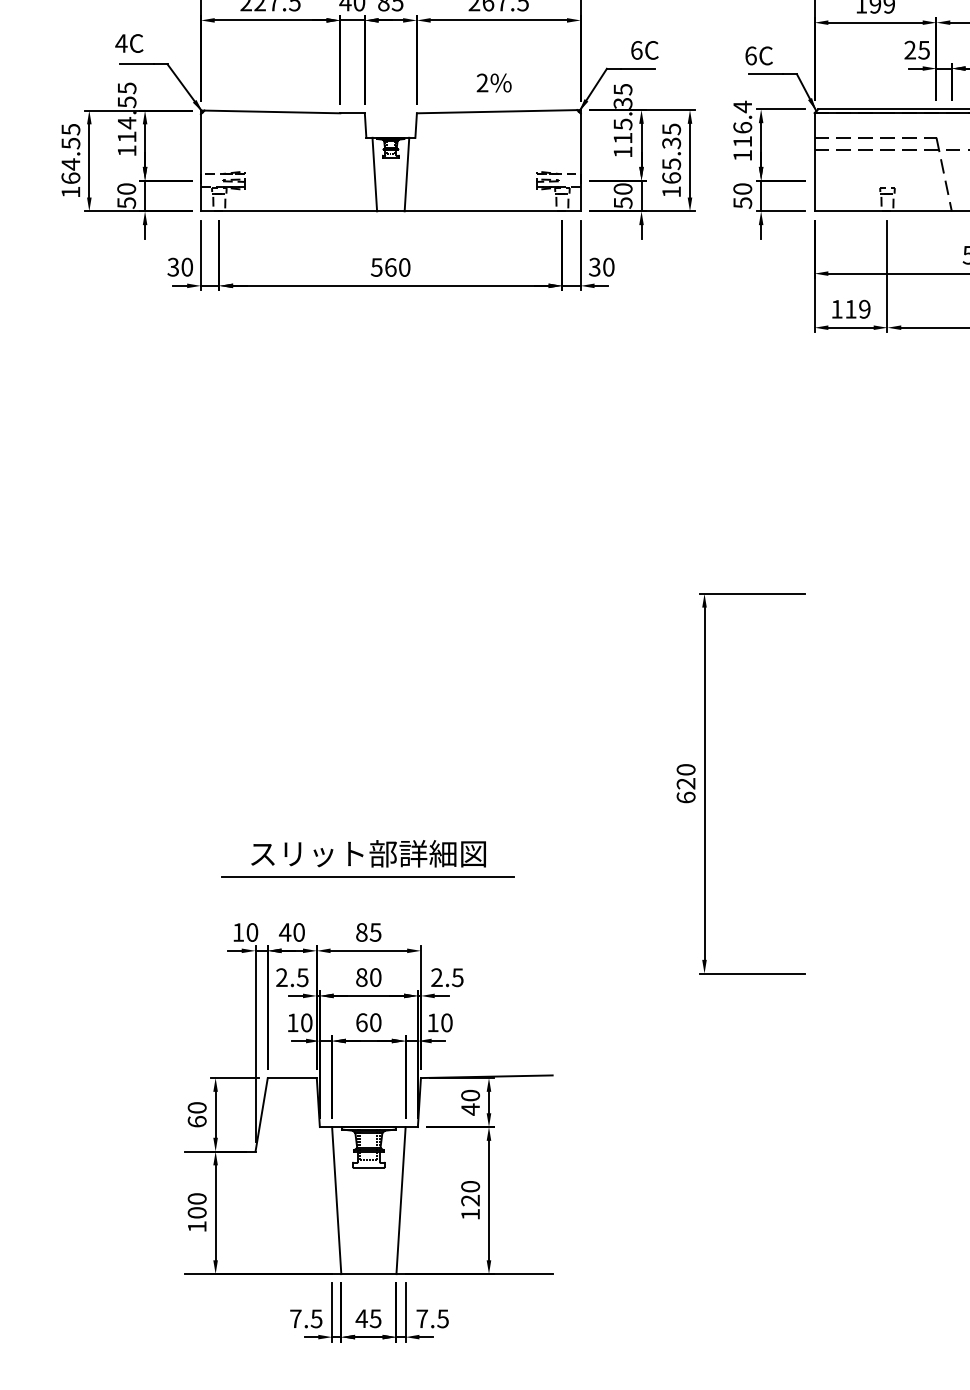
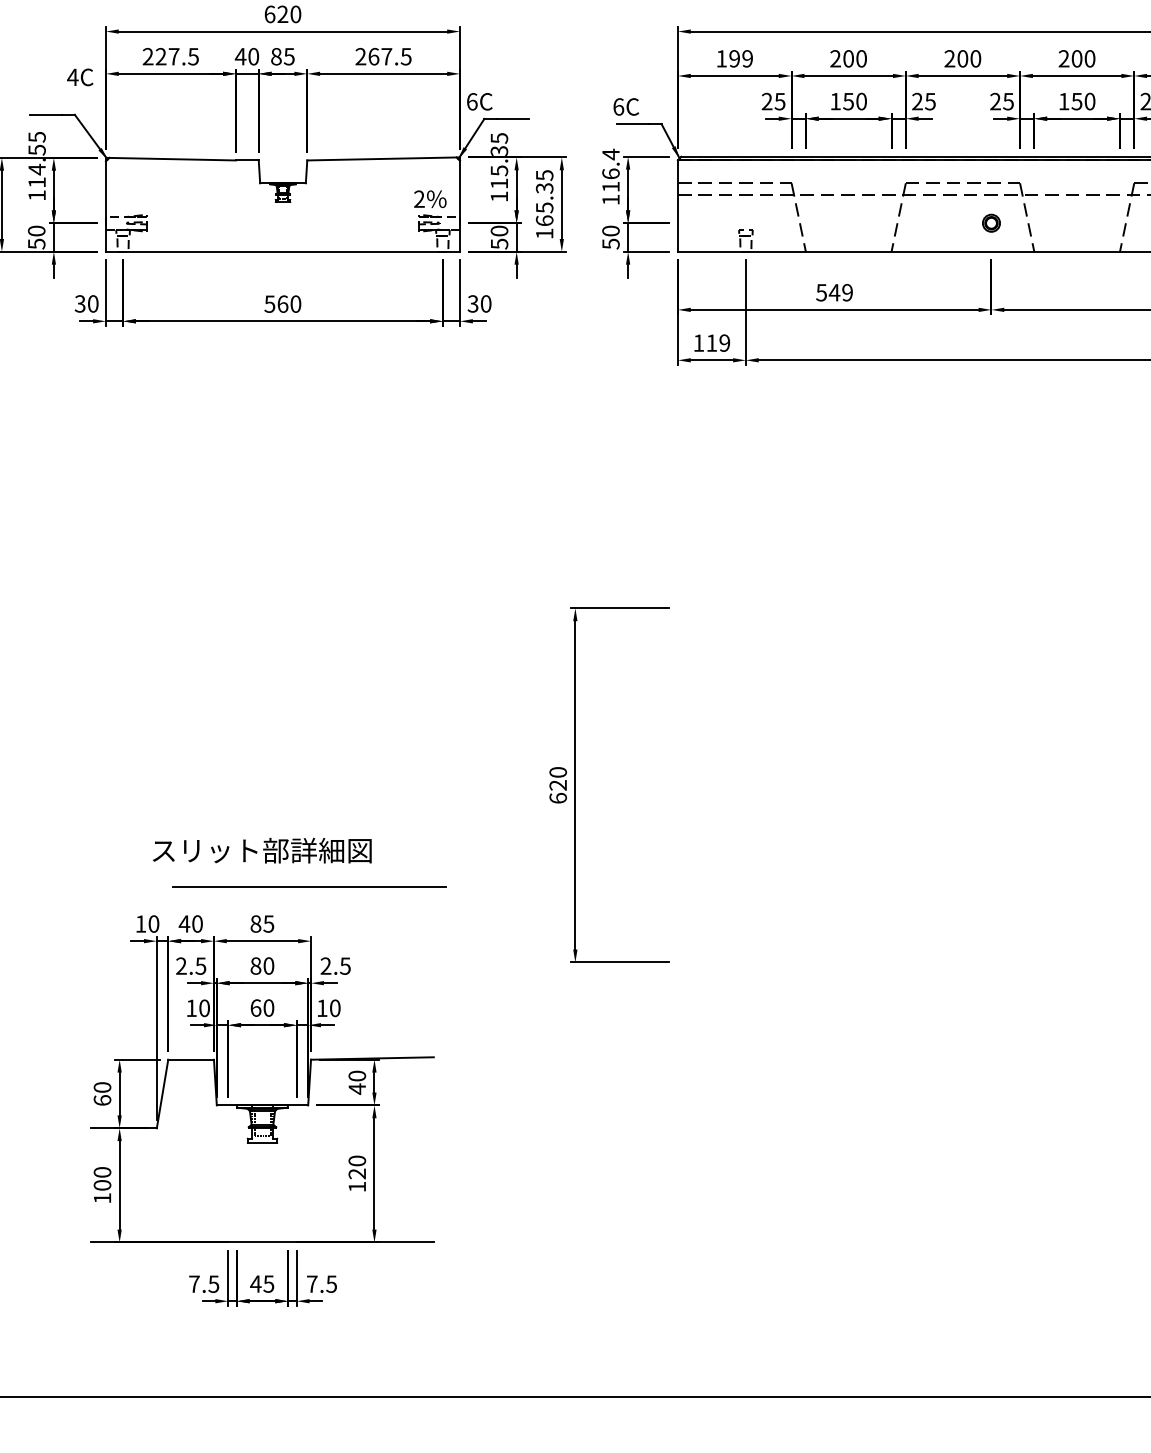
text: (129, 43) -> (80, 77), moved
text: (644, 50) -> (479, 101), moved
text: (494, 82) -> (430, 198), moved
line: (374, 174) -> (267, 217), removed
line: (406, 174) -> (297, 217), removed
line: (367, 876) -> (309, 886), moved
line: (336, 1200) -> (232, 1173), removed
line: (401, 1200) -> (292, 1173), removed

